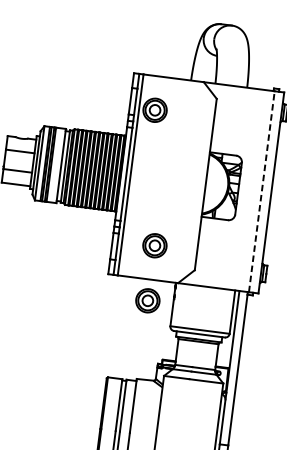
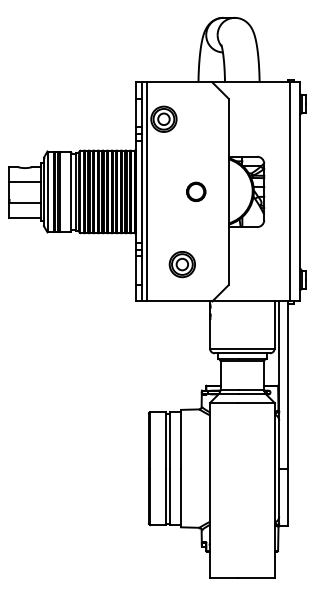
circle: (176, 180) -> (196, 191), added
line: (261, 191) -> (289, 191), dashed -> solid
part: (147, 300) -> (181, 324), removed

